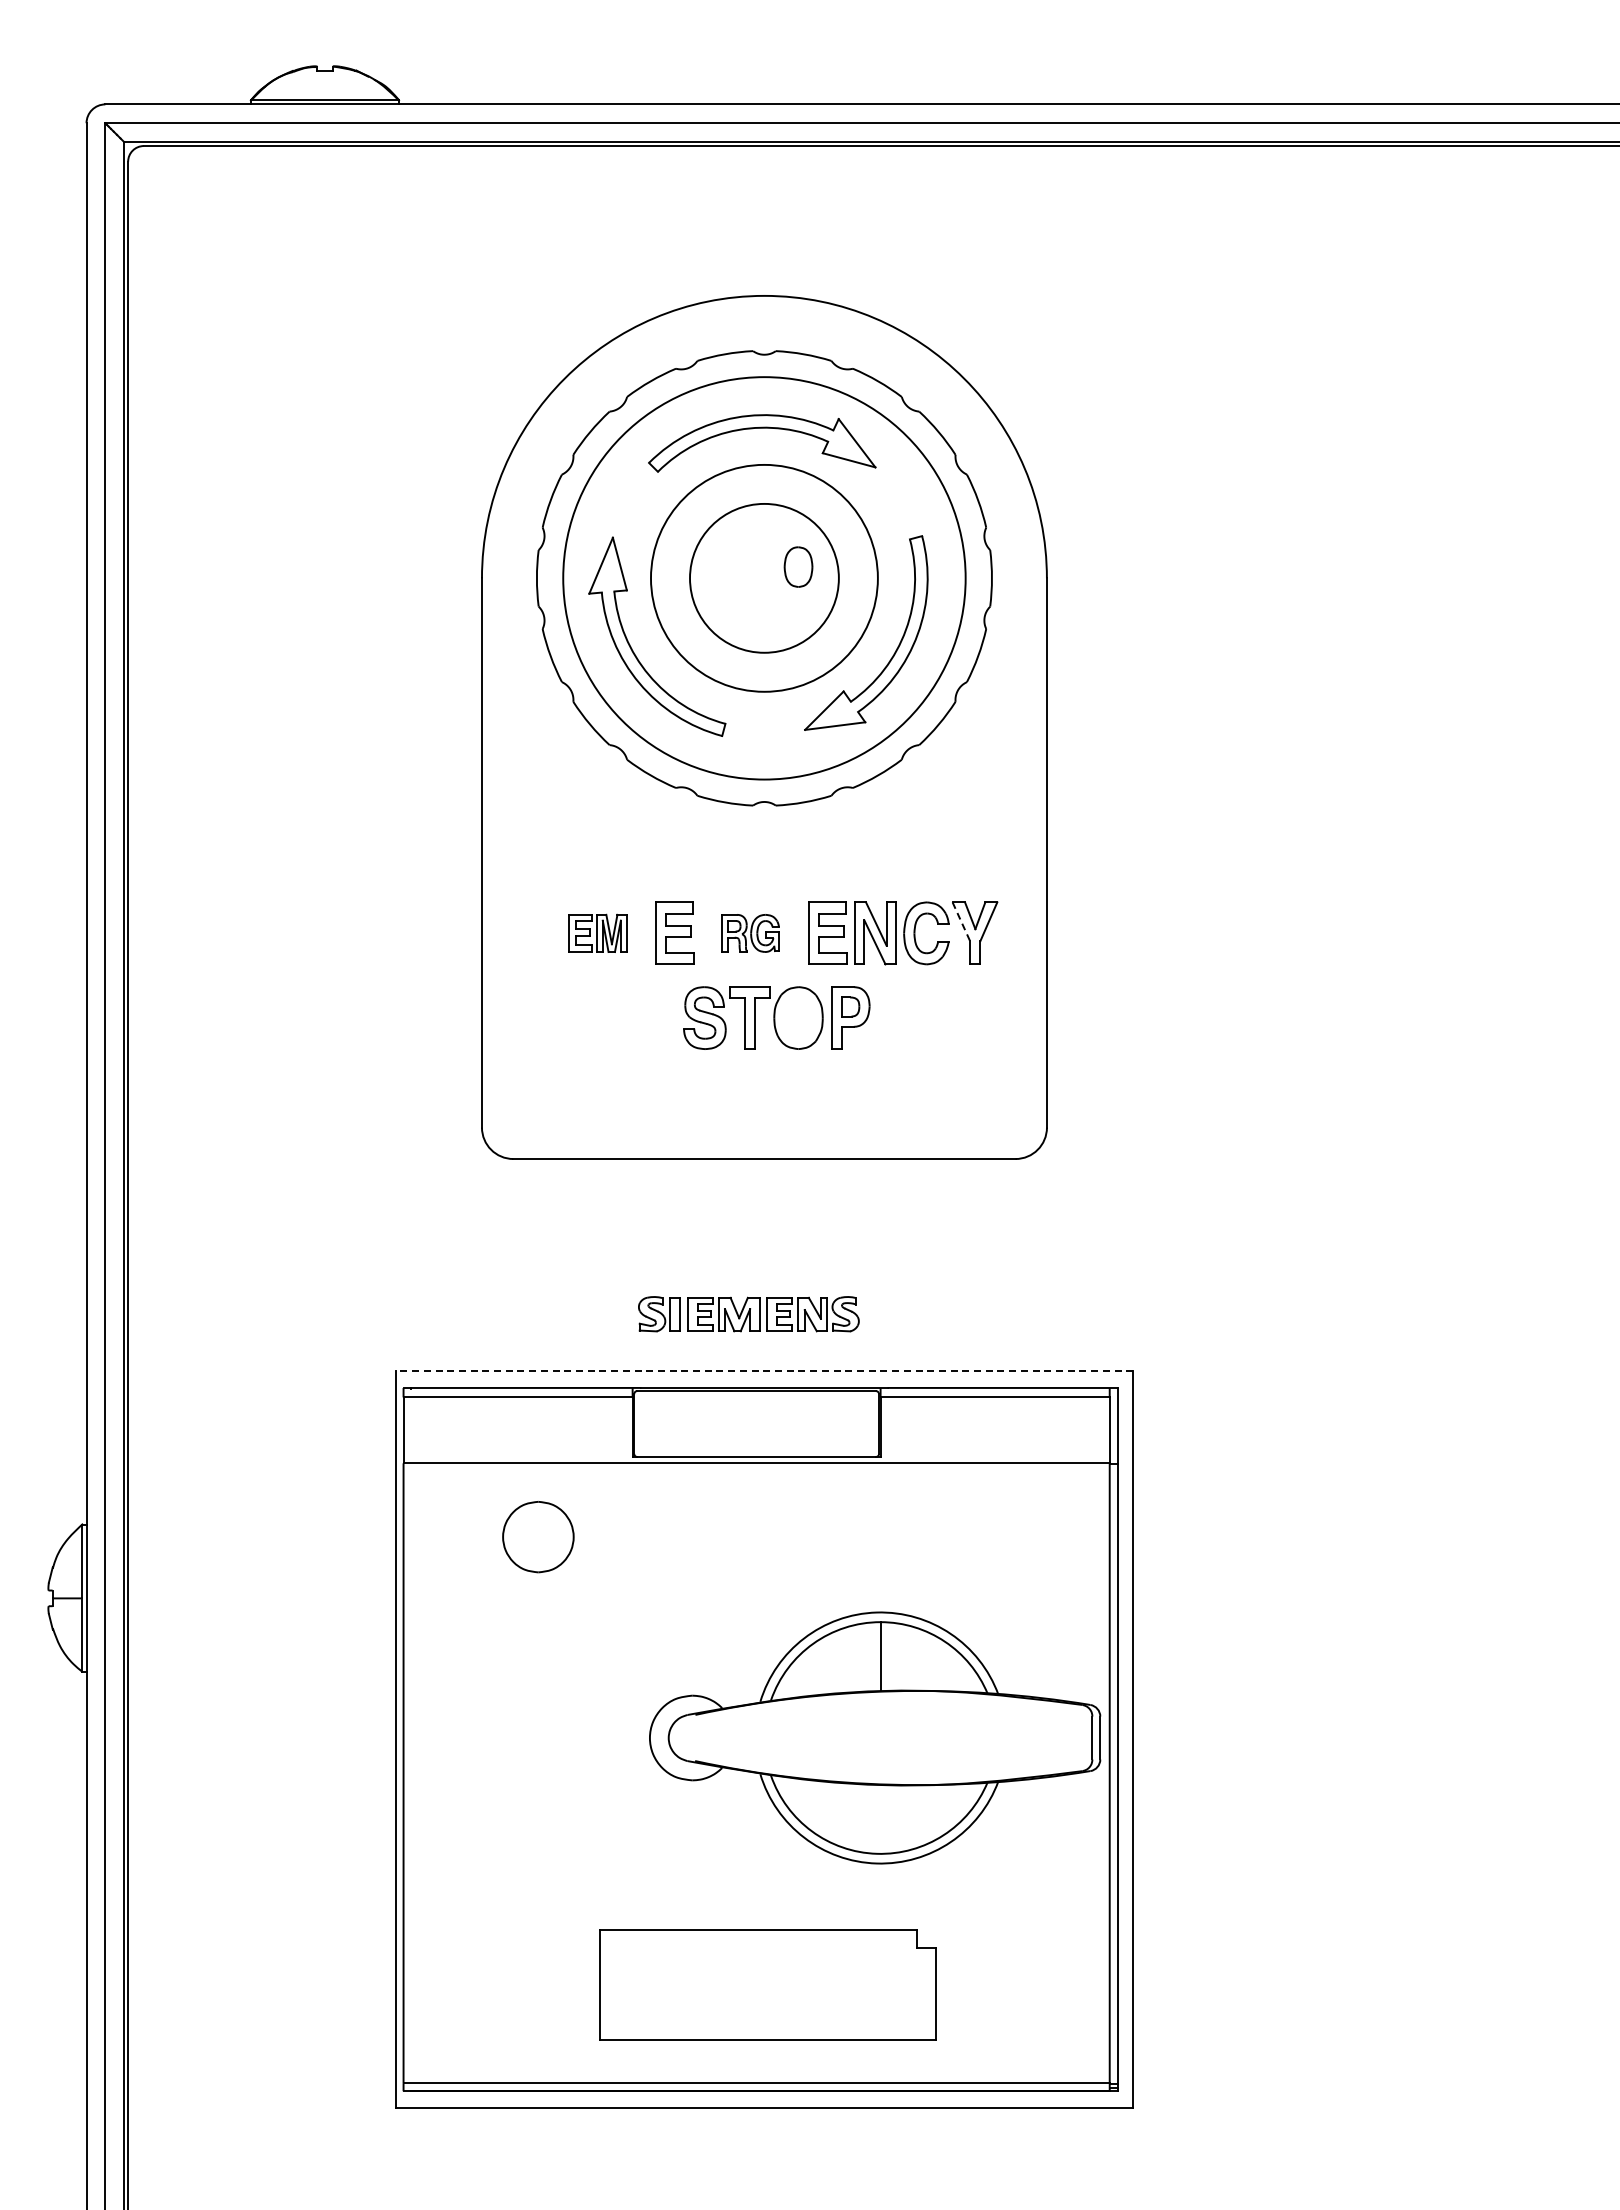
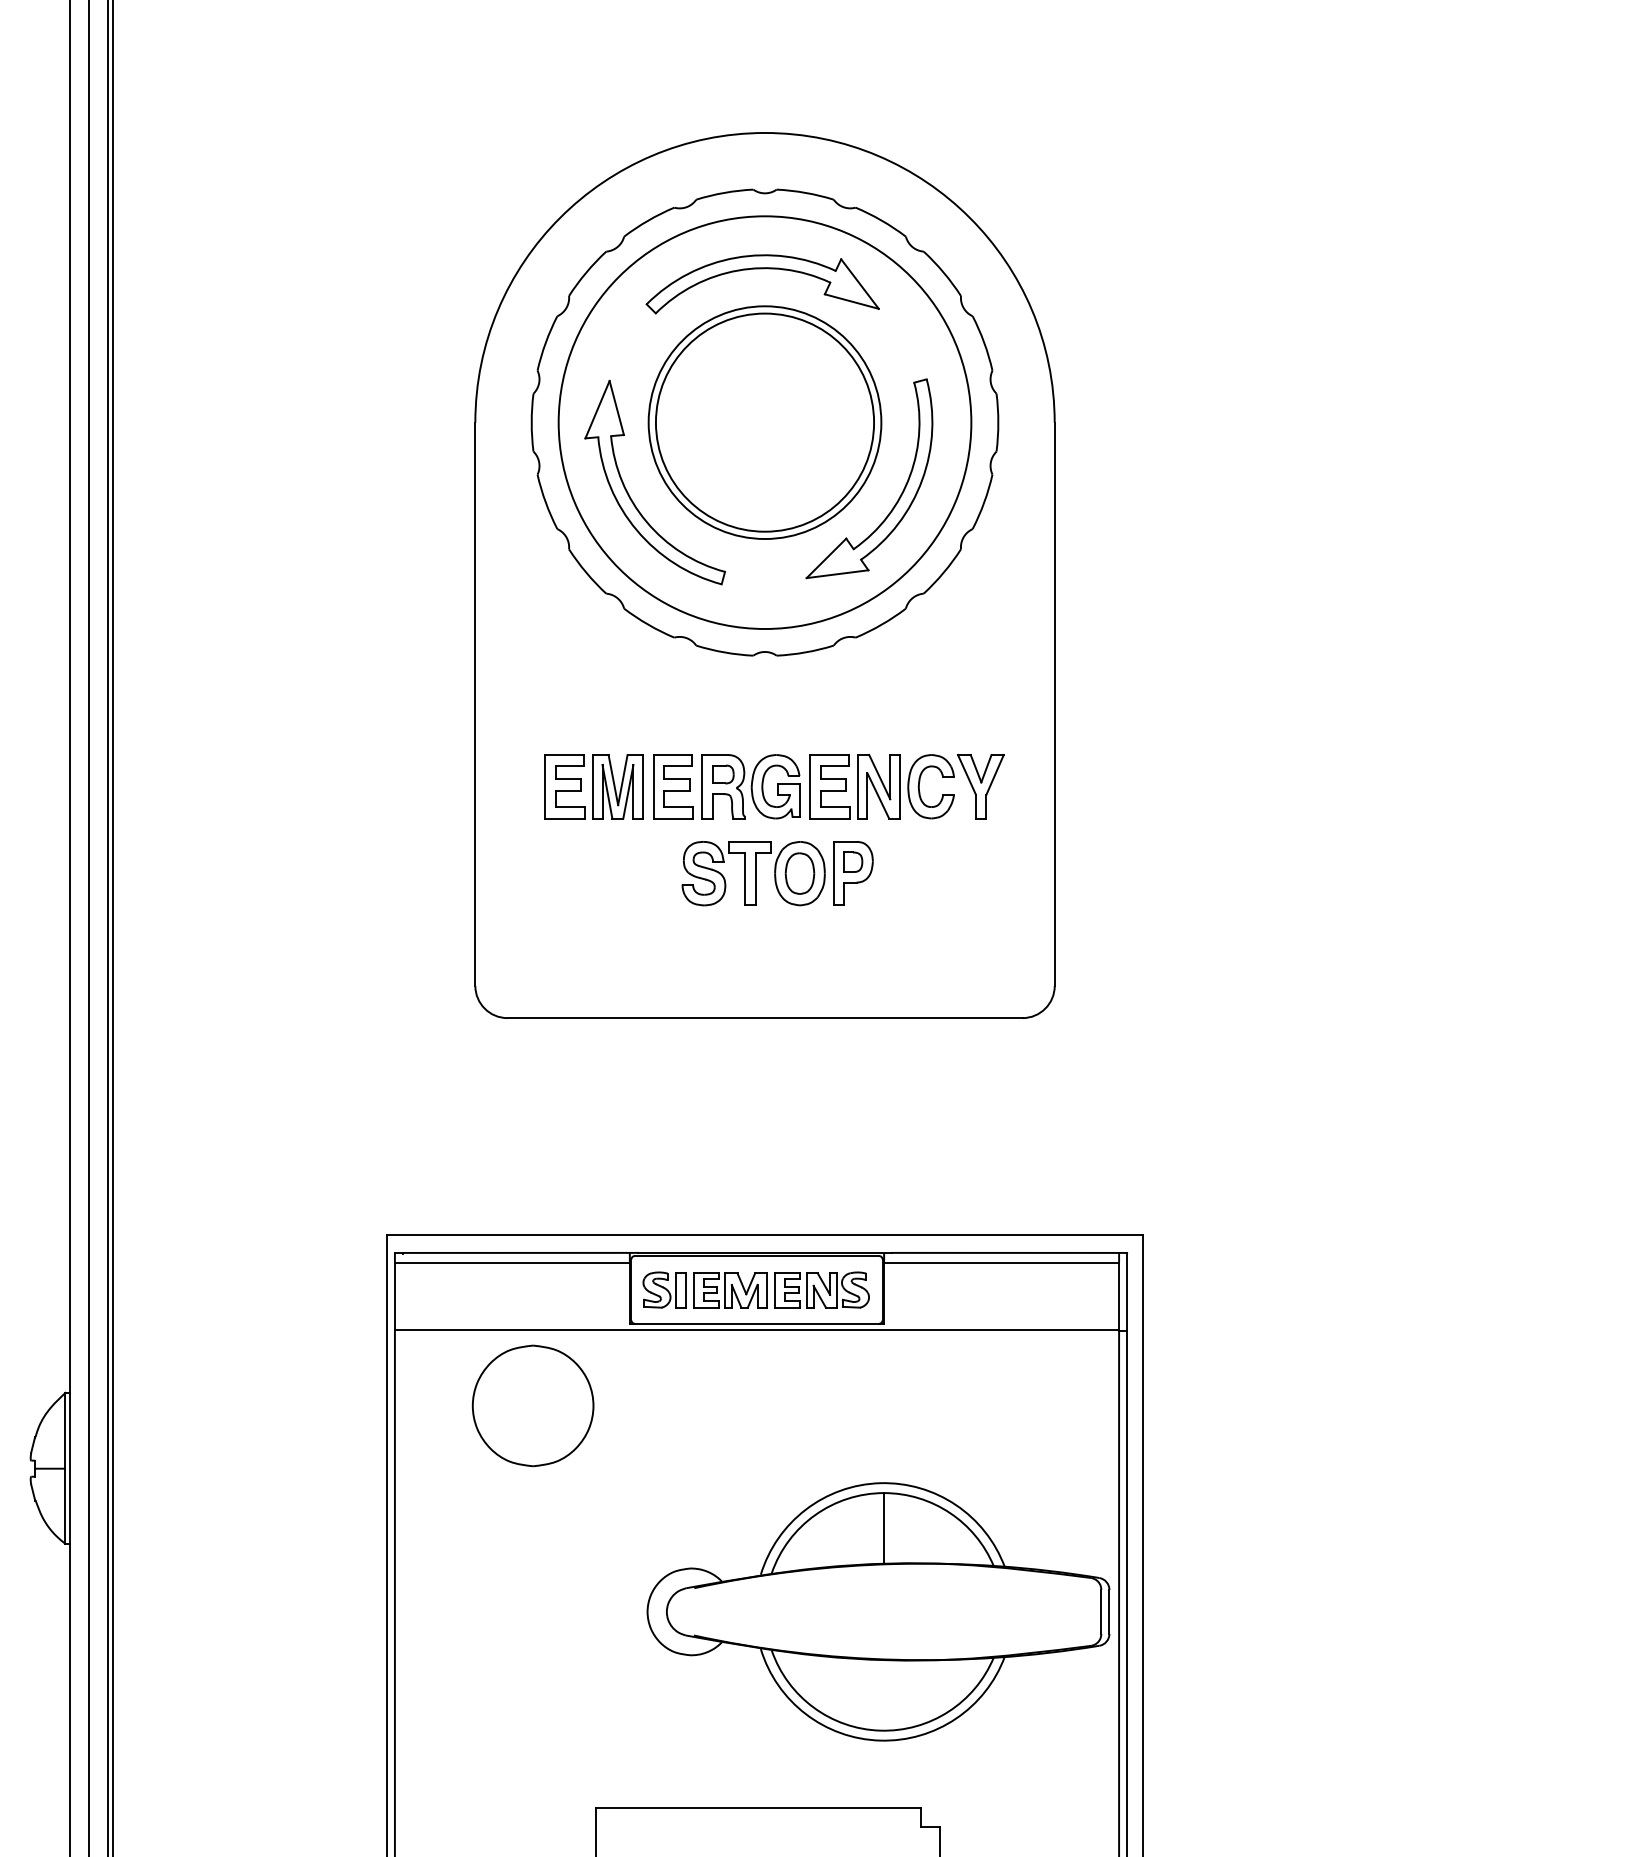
part: (798, 566) -> (799, 872), moved
circle: (764, 578) -> (765, 422), size x1.43
line: (961, 922) -> (967, 775), dashed -> solid
part: (597, 933) -> (593, 786), size x1.67
part: (750, 933) -> (750, 786), size x1.67
part: (748, 1314) -> (755, 1290), moved
line: (764, 1370) -> (765, 1235), dashed -> solid
part: (538, 1536) -> (533, 1405), size x1.67

